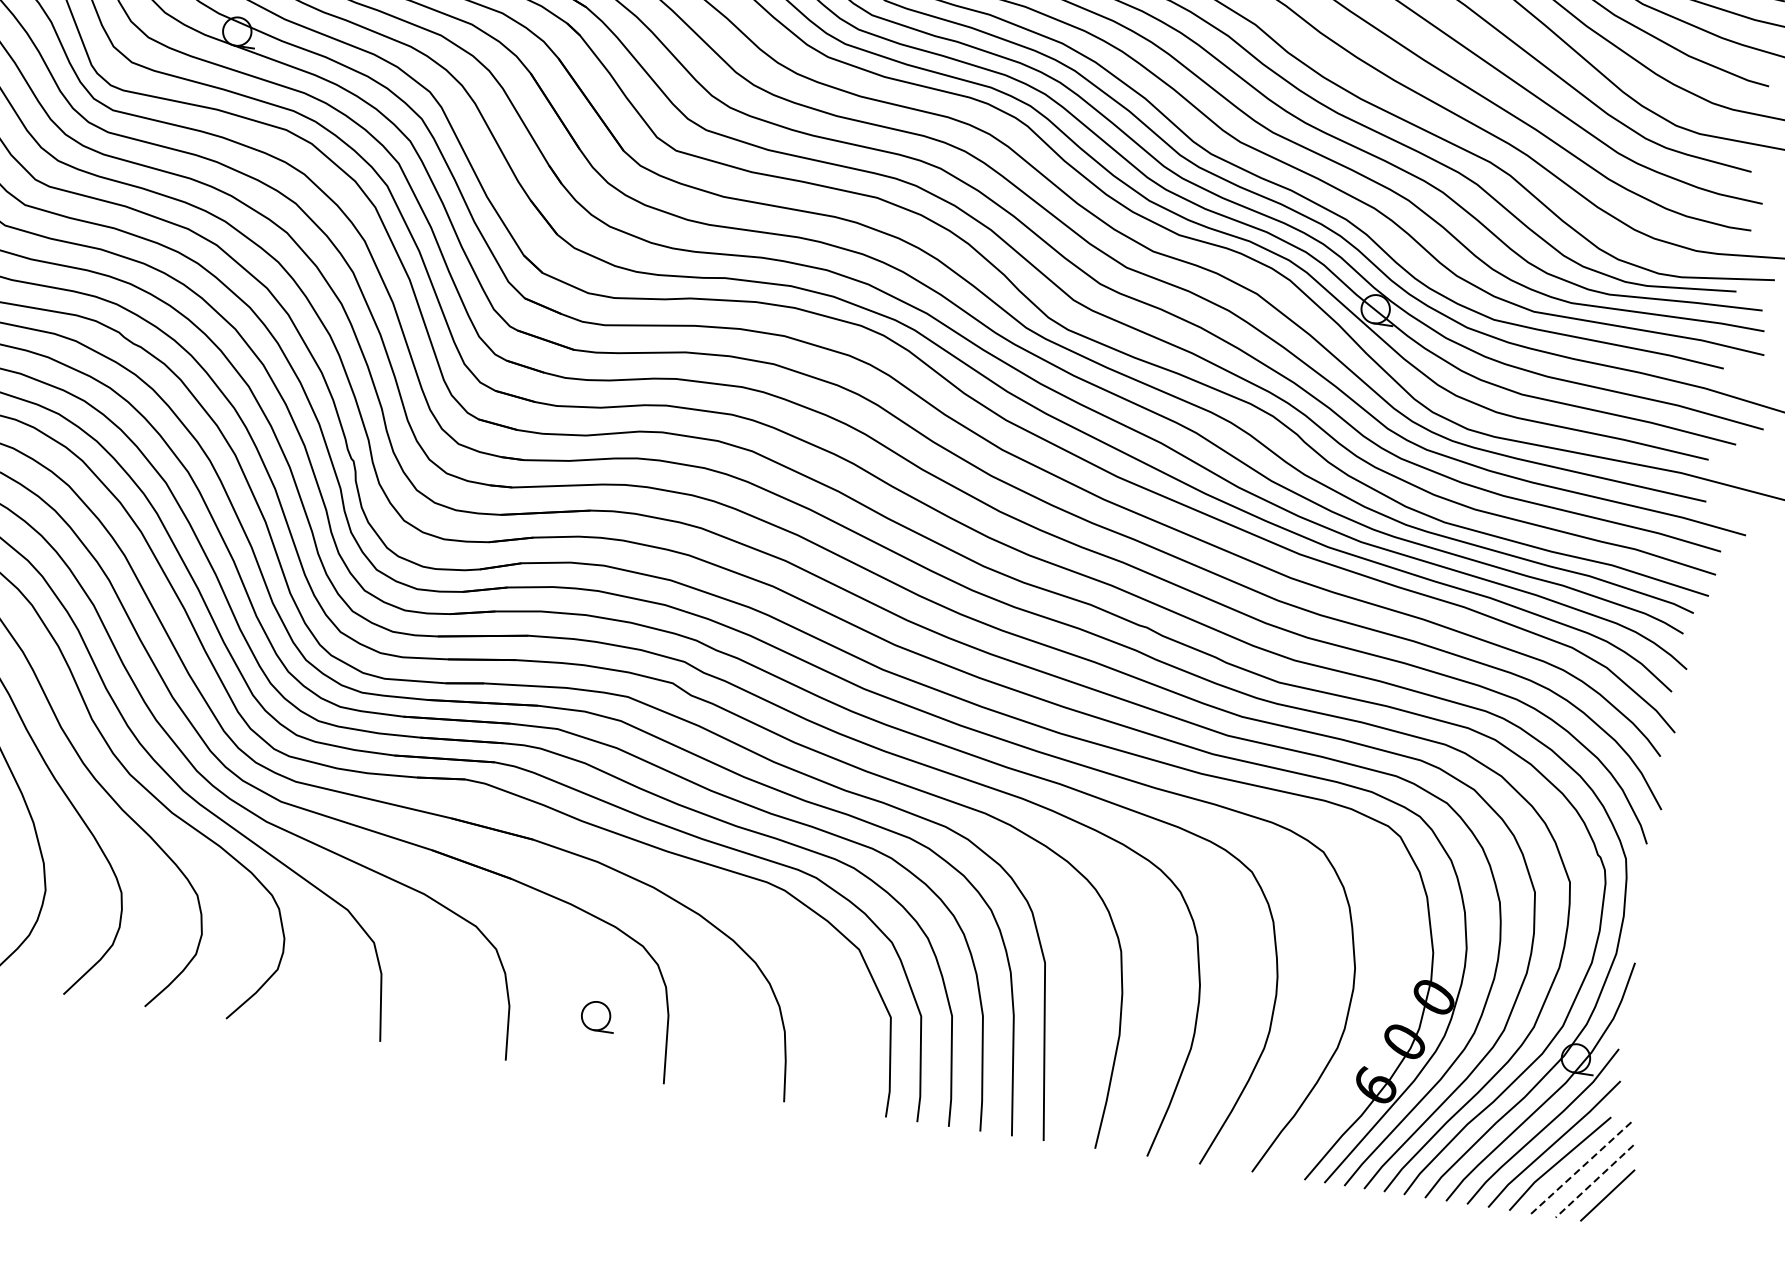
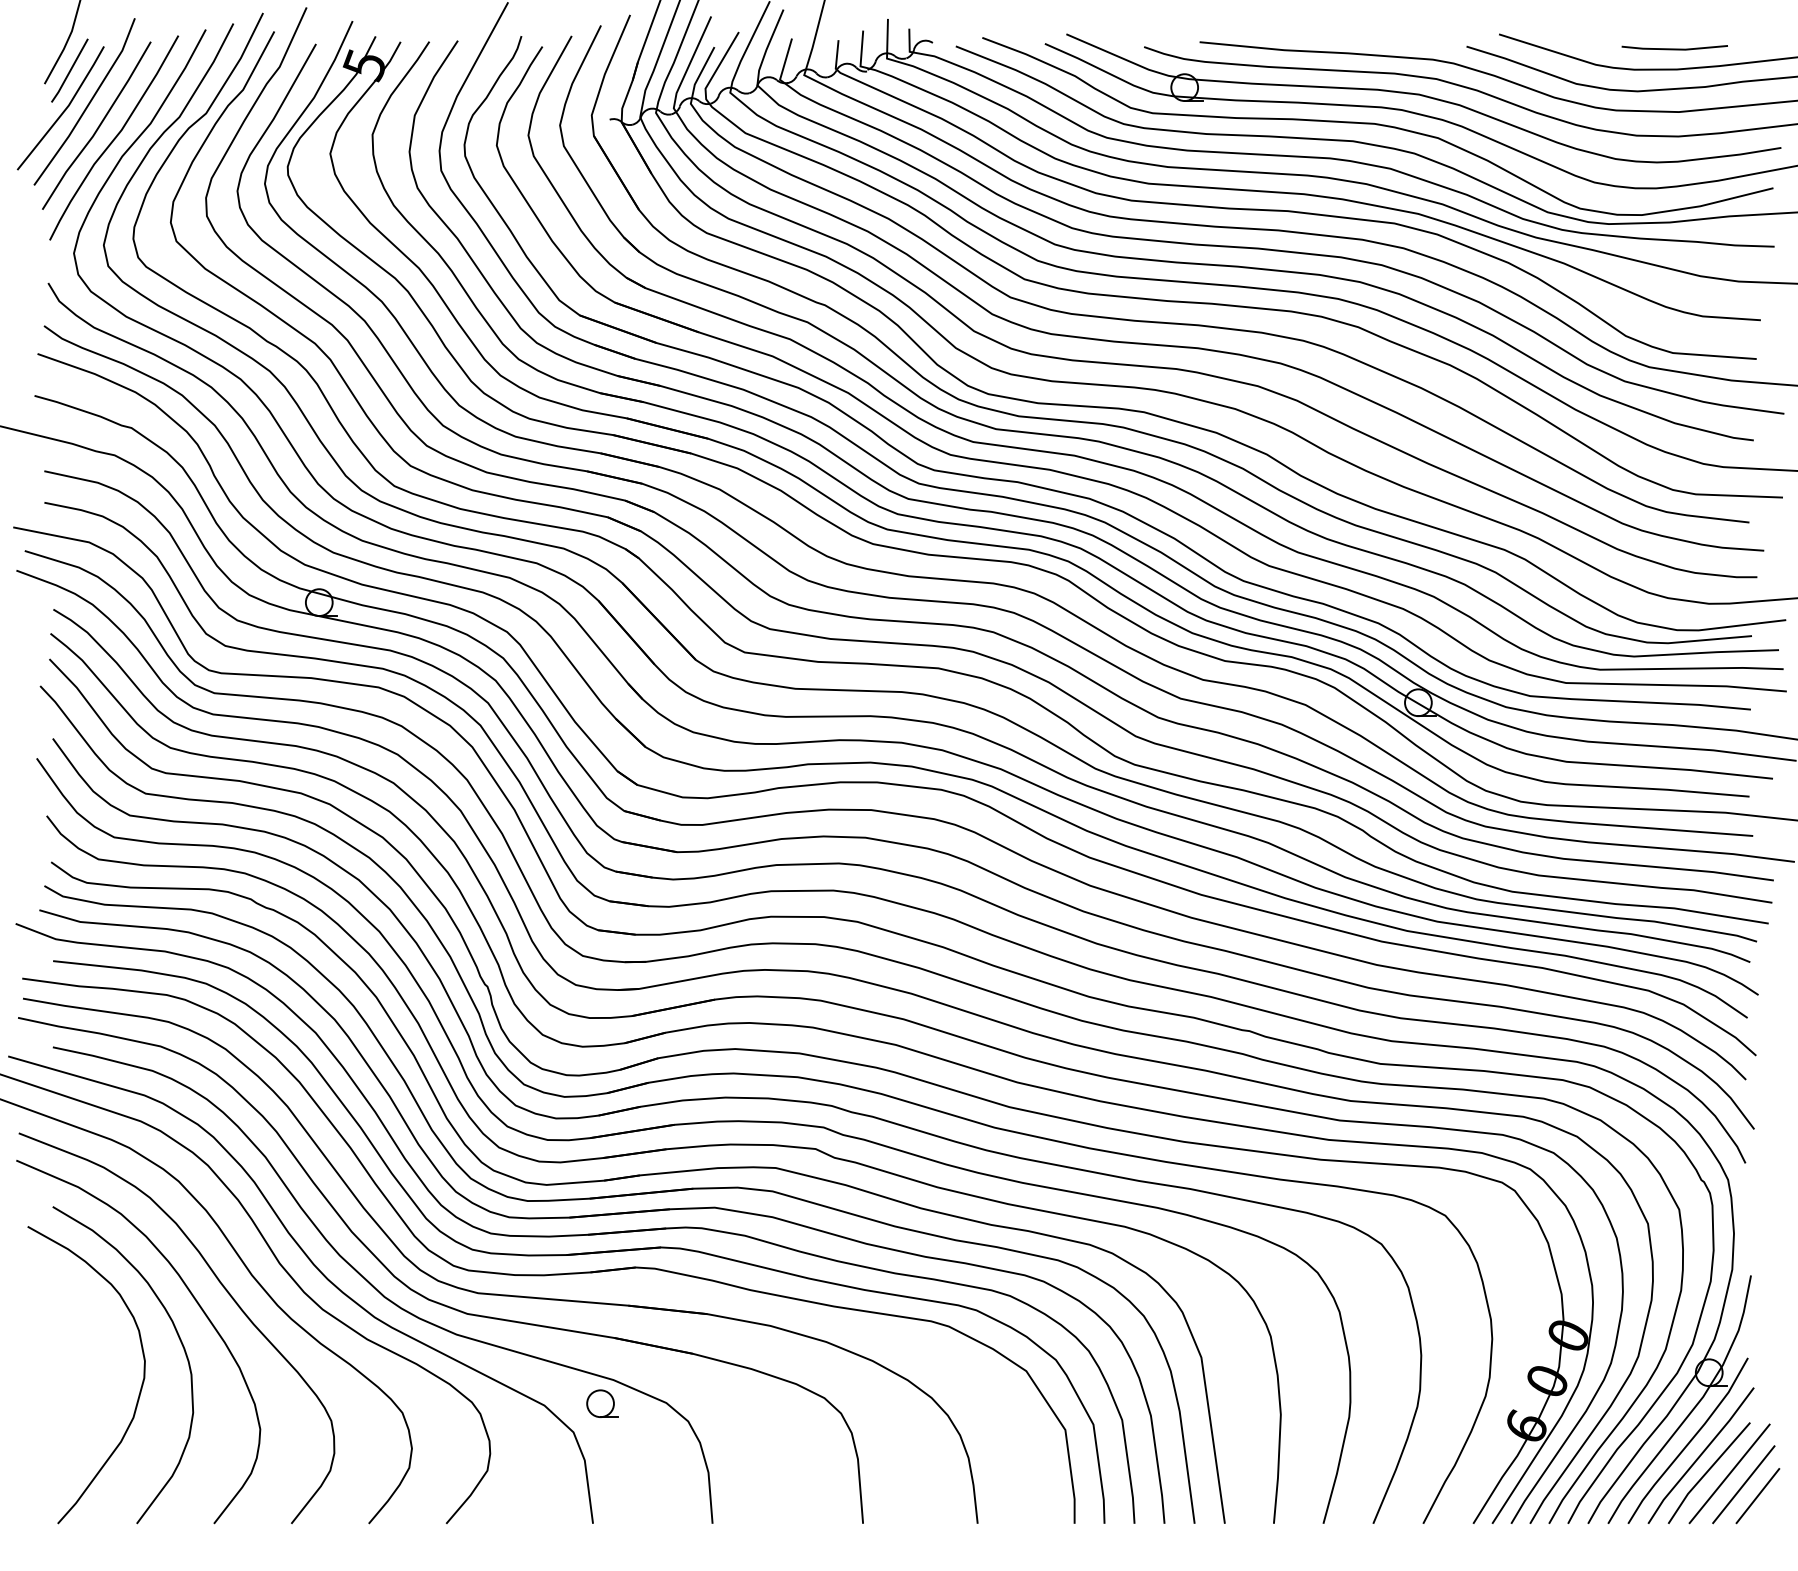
part: (598, 1016) -> (602, 1403), moved
line: (1581, 1167) -> (1729, 1473), dashed -> solid
line: (1594, 1182) -> (1743, 1485), dashed -> solid

